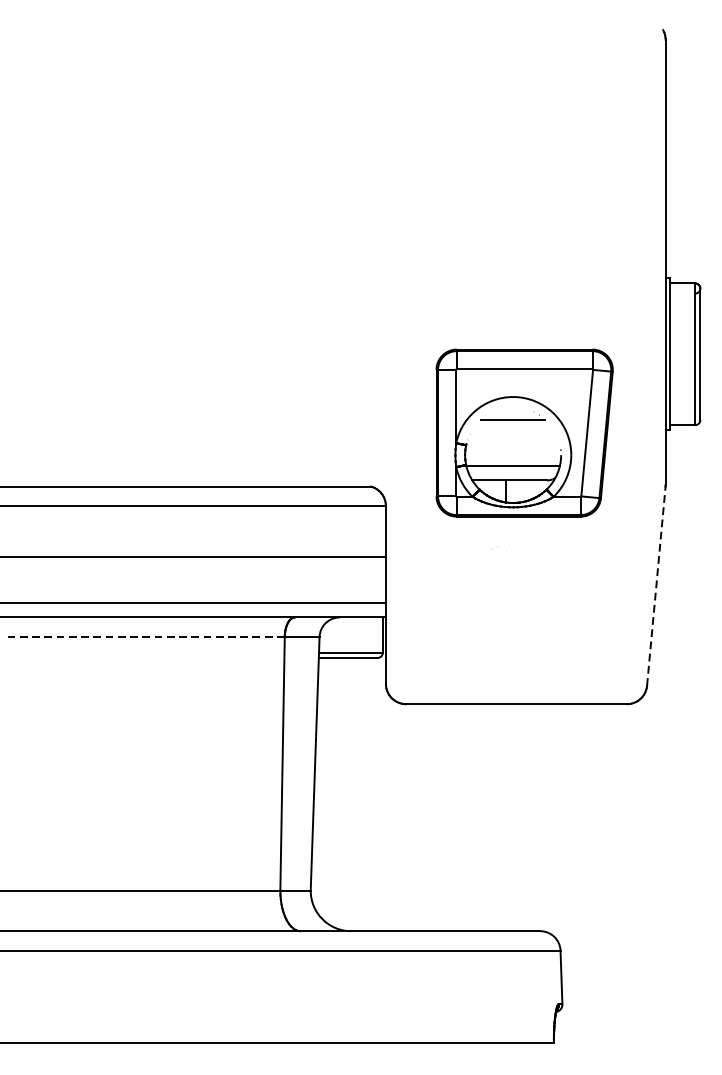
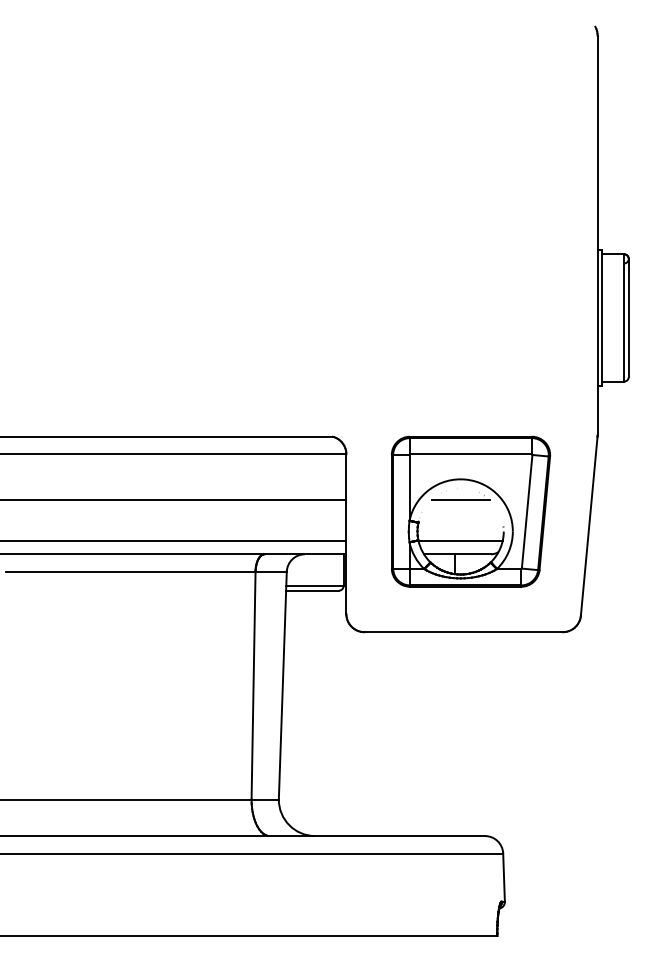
part: (525, 432) -> (471, 511), moved
line: (656, 586) -> (589, 526), dashed -> solid
line: (145, 636) -> (130, 571), dashed -> solid

